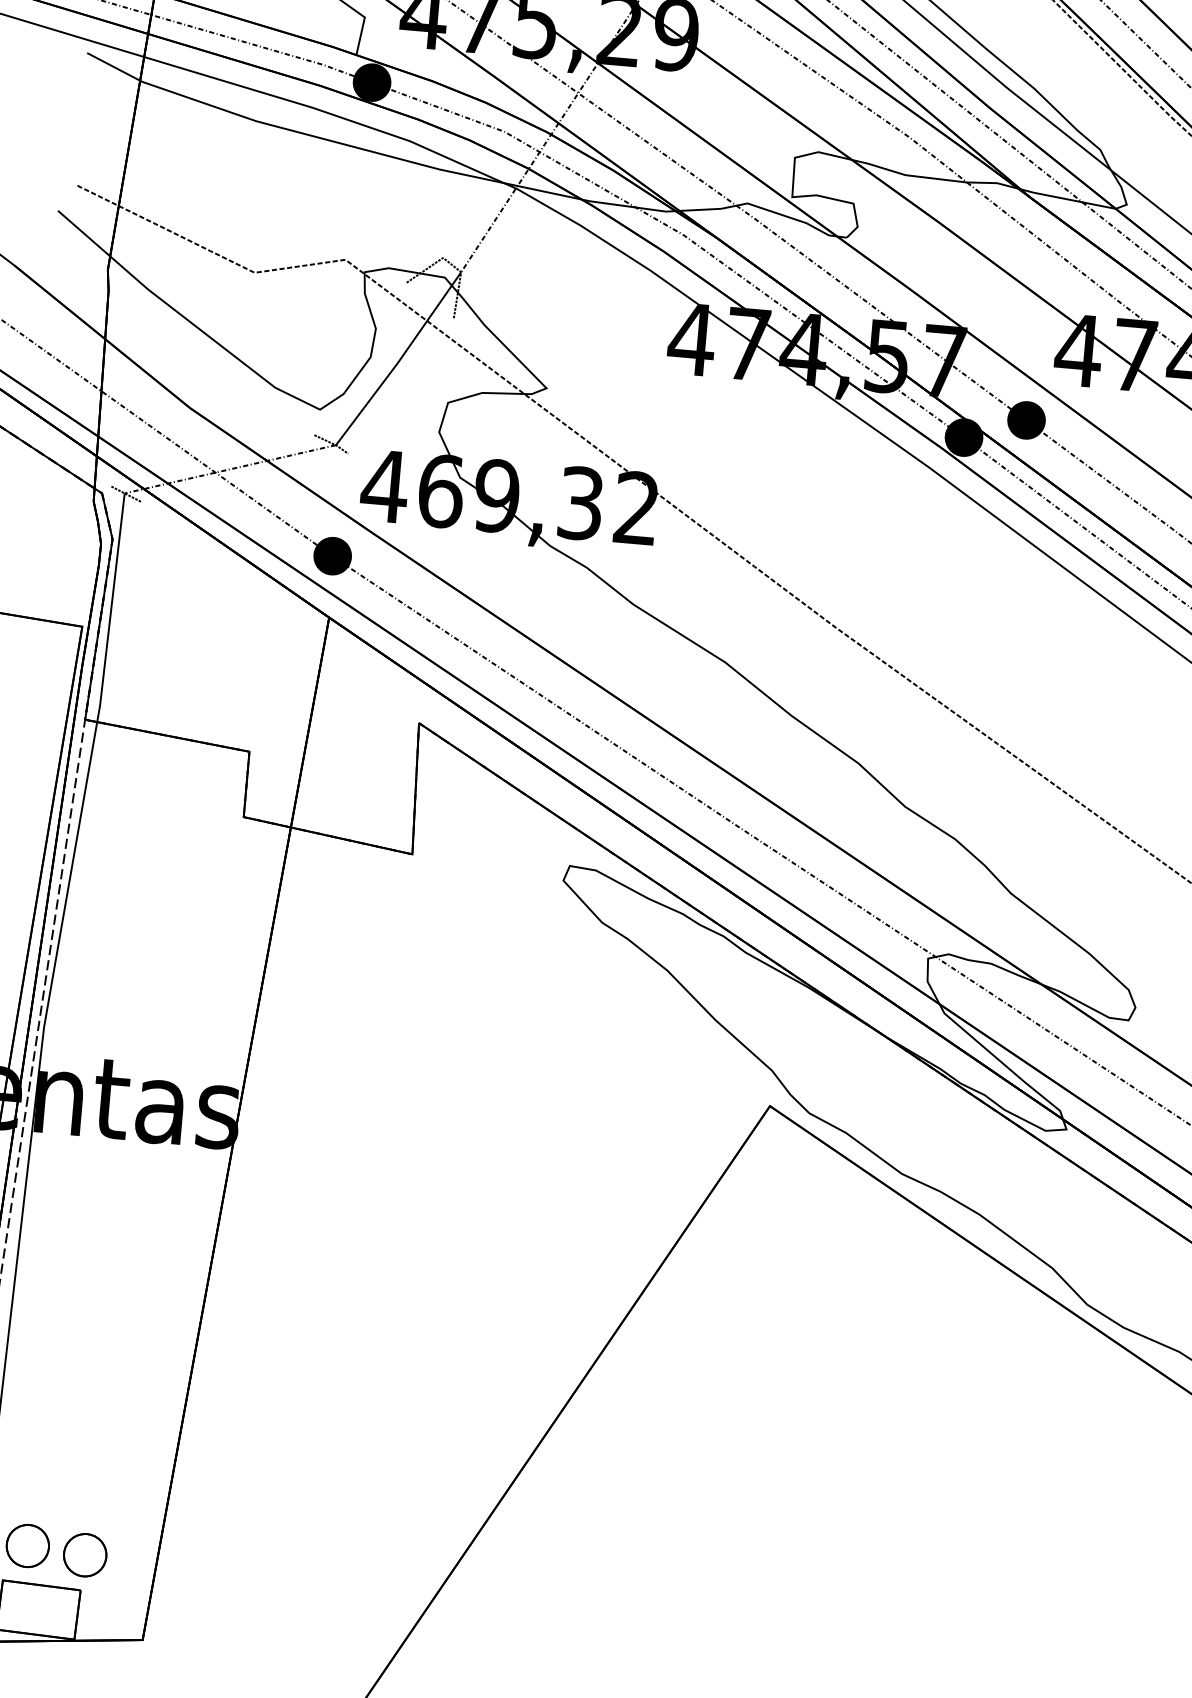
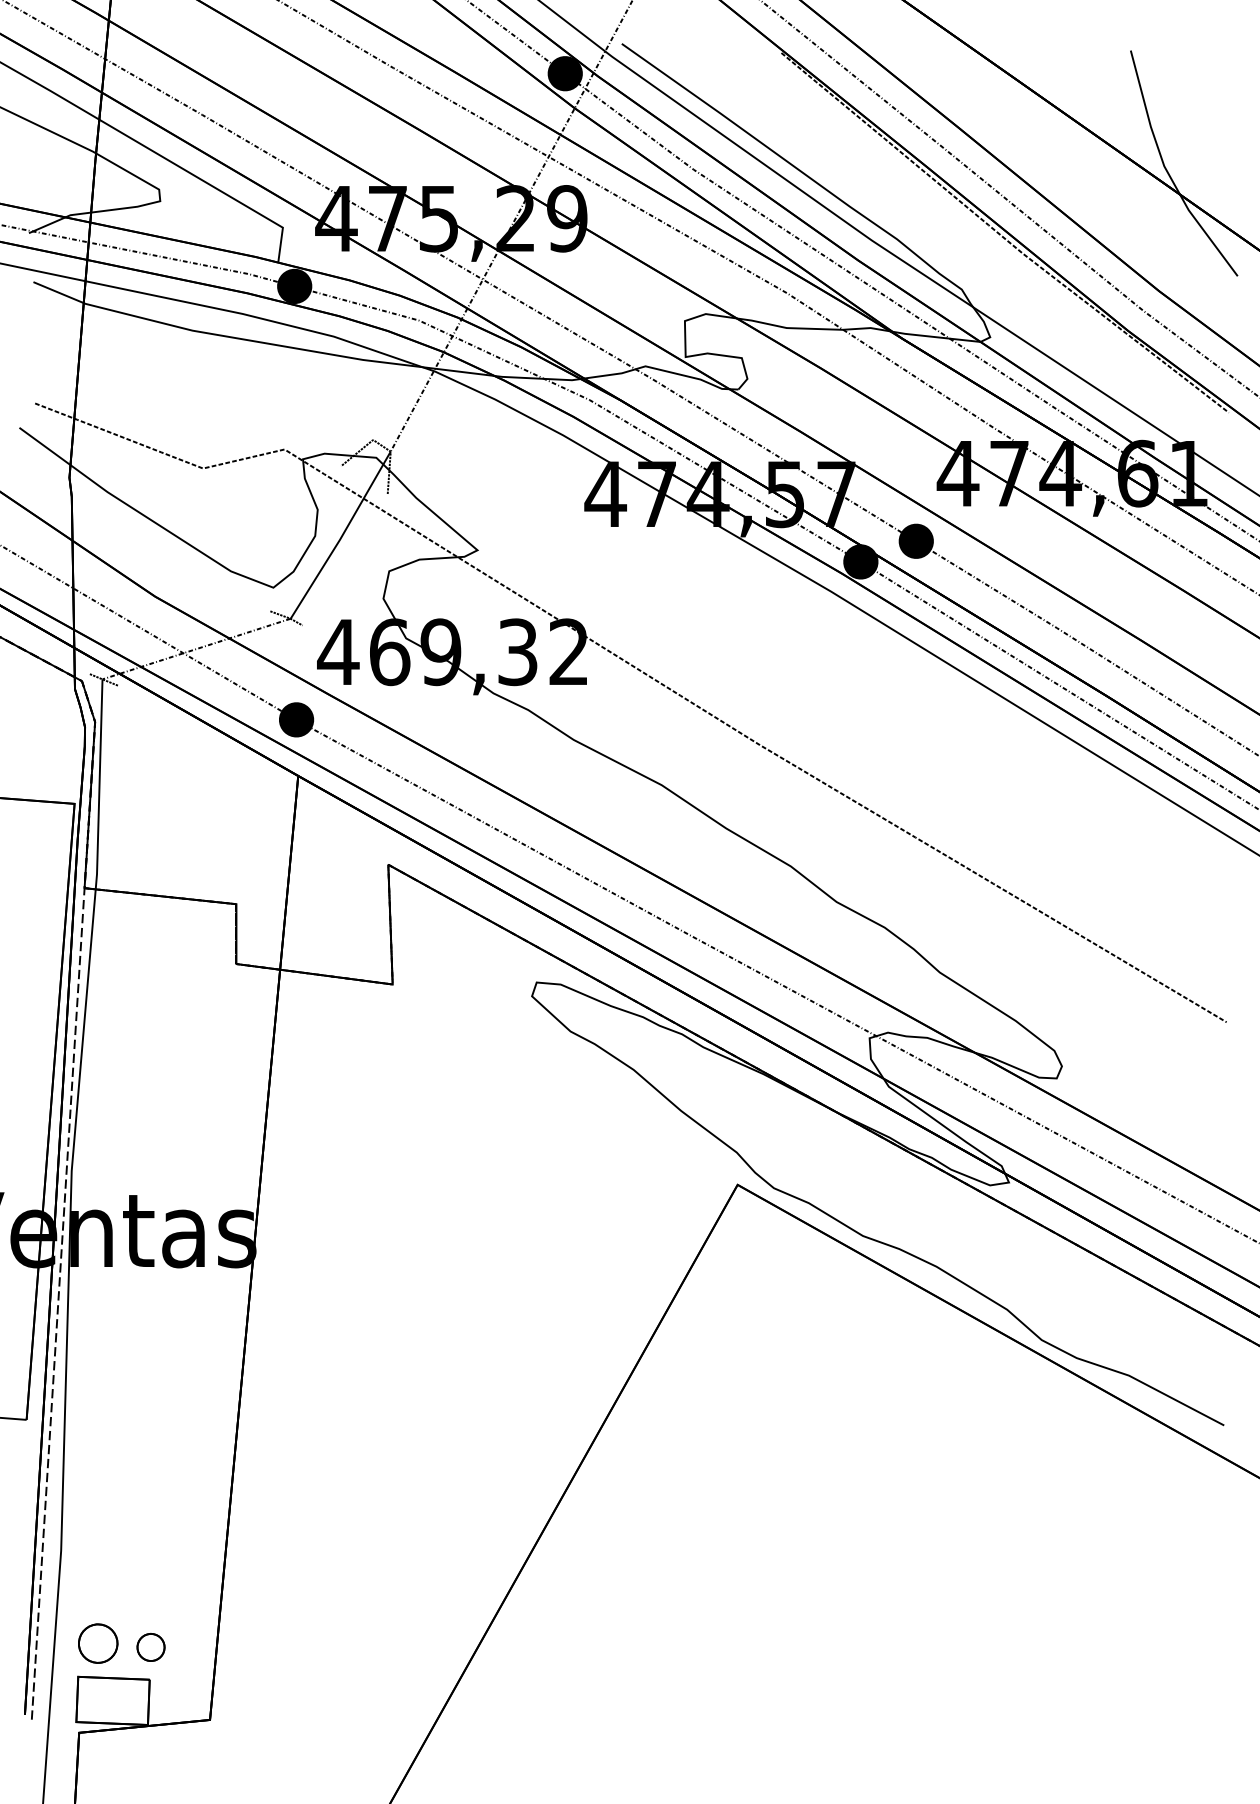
part: (84, 1555) -> (150, 1647), size x0.7

